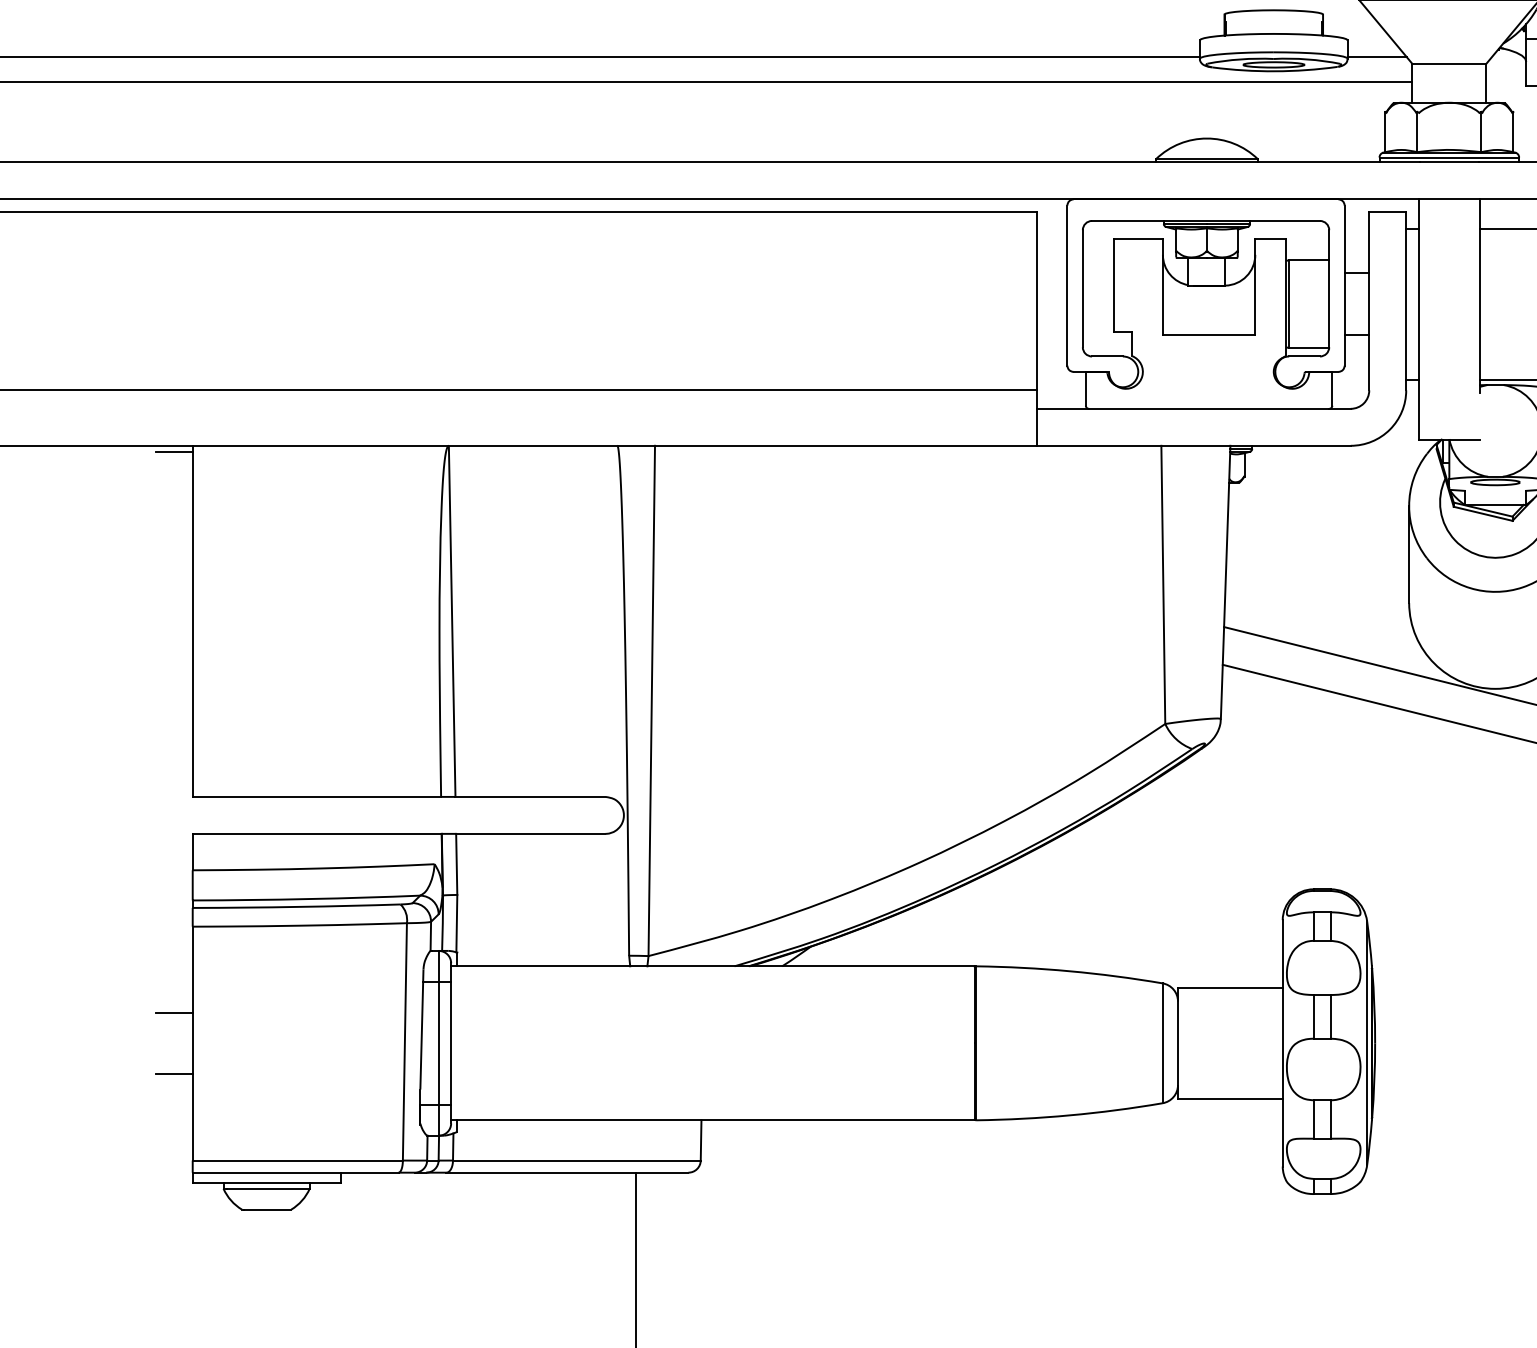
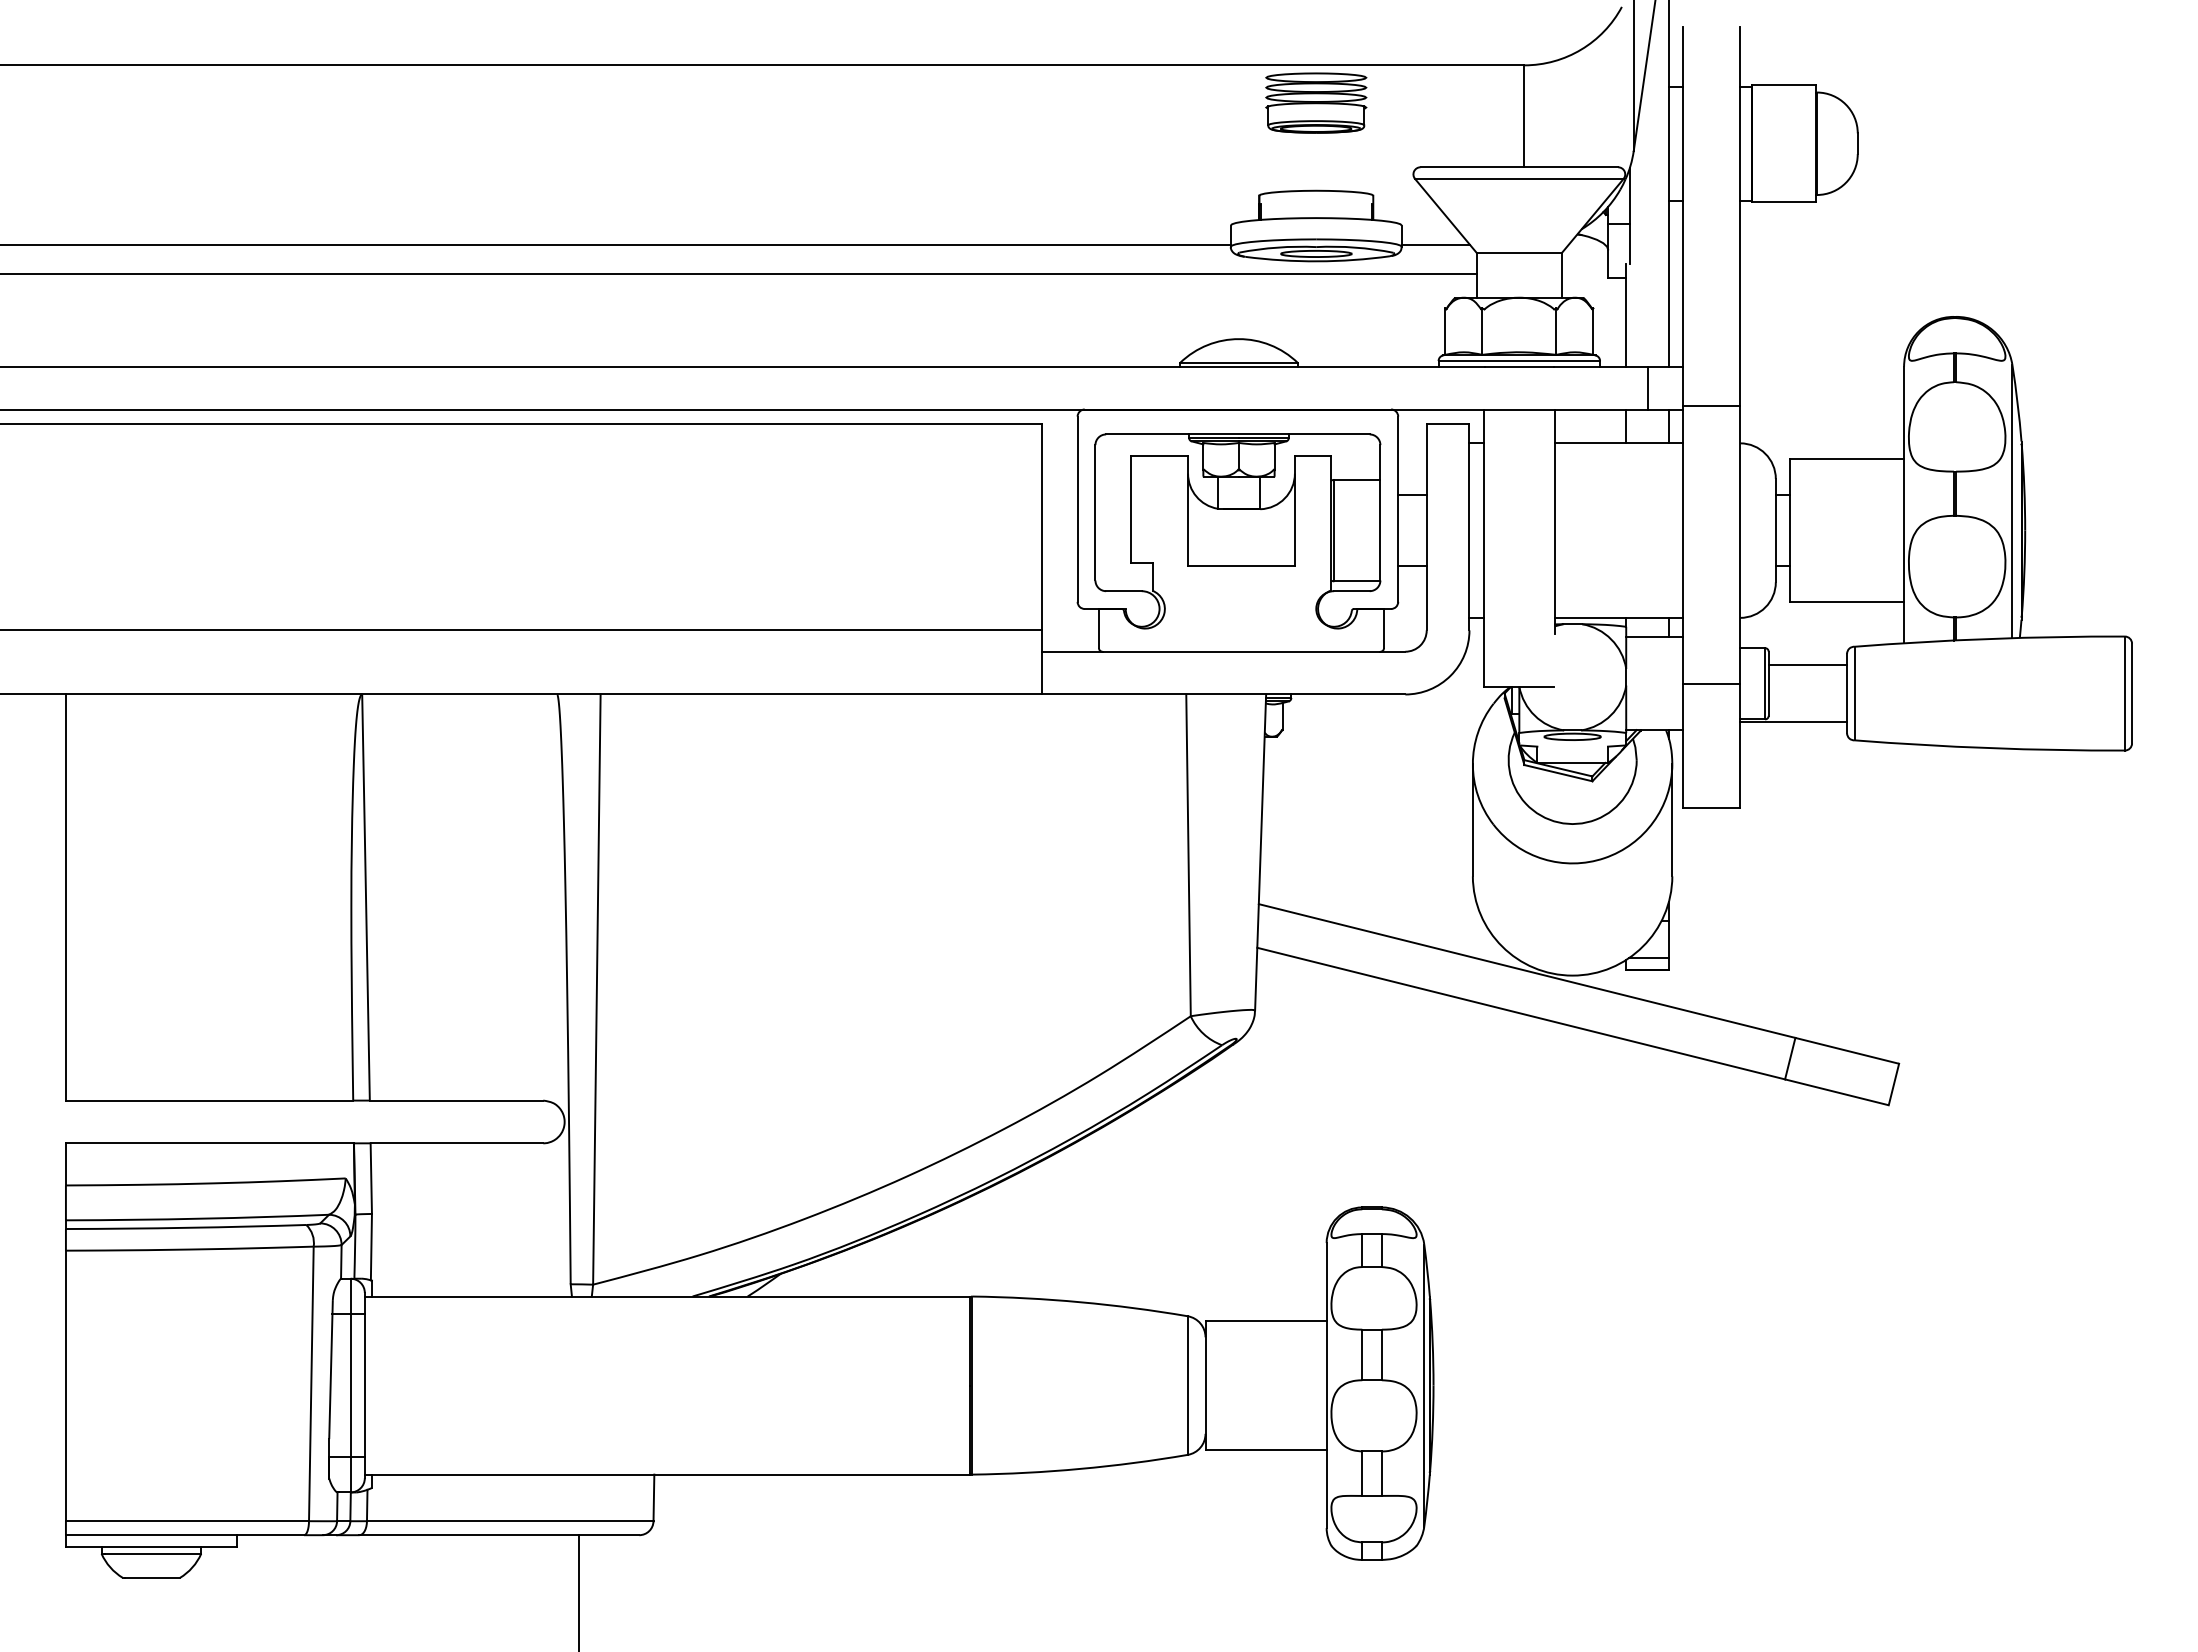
line: (174, 451) -> (44, 701), removed
line: (174, 1012) -> (44, 1349), removed
line: (174, 1074) -> (44, 1421), removed

